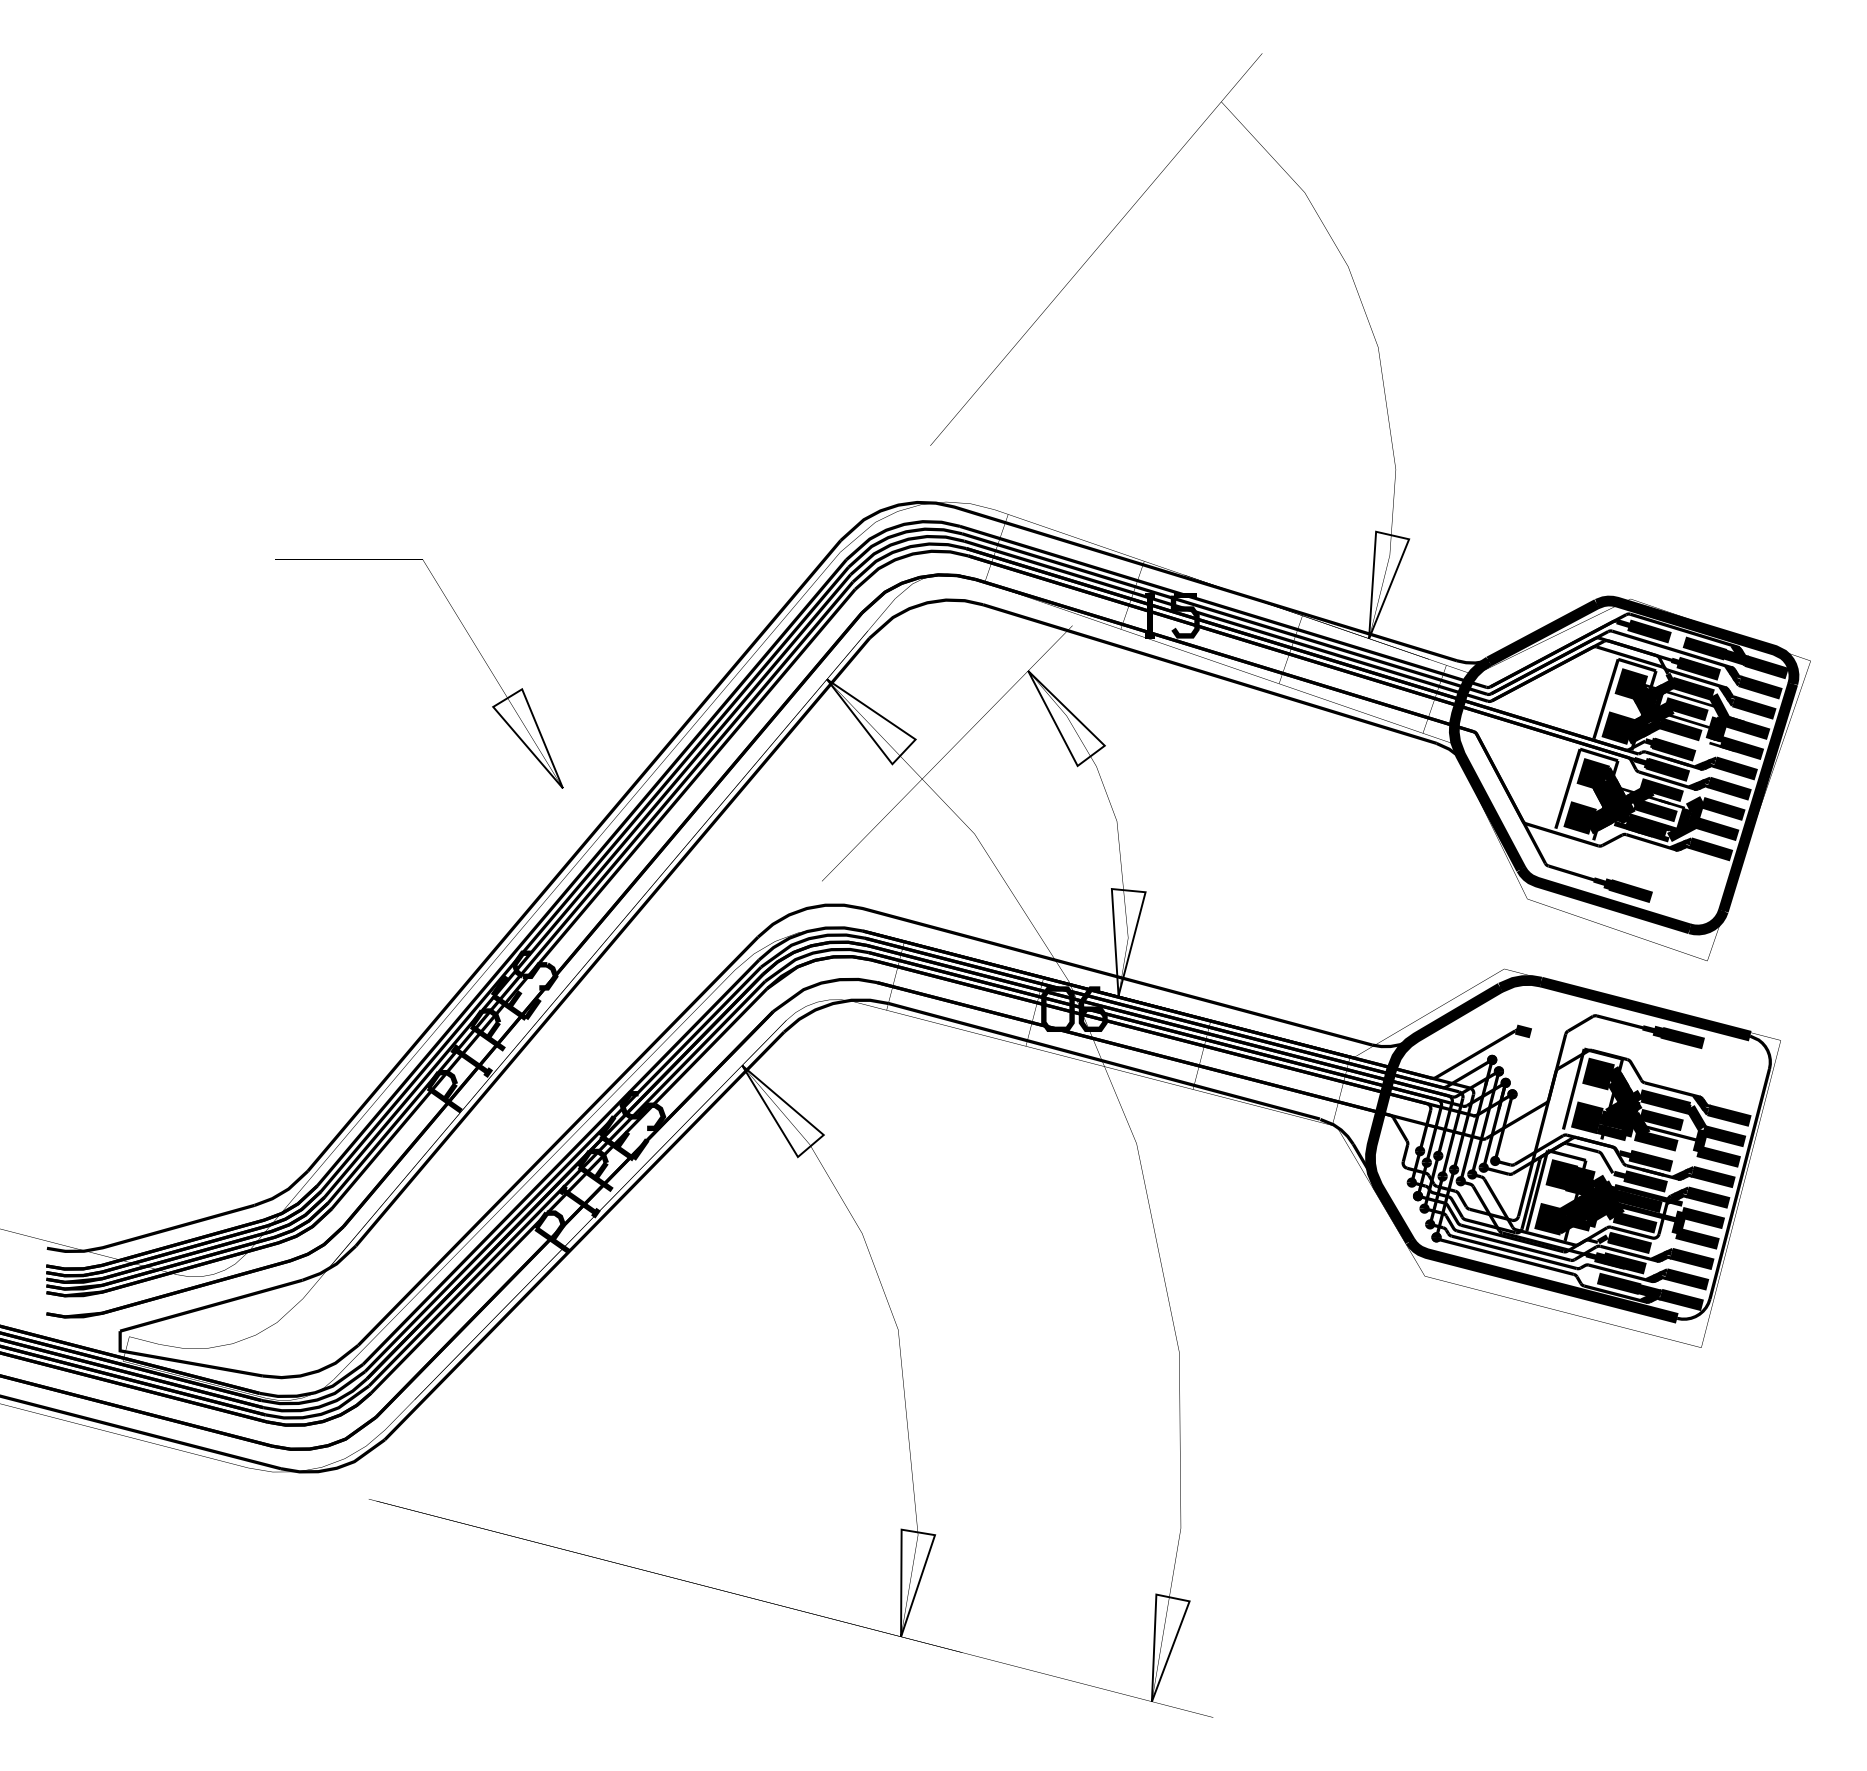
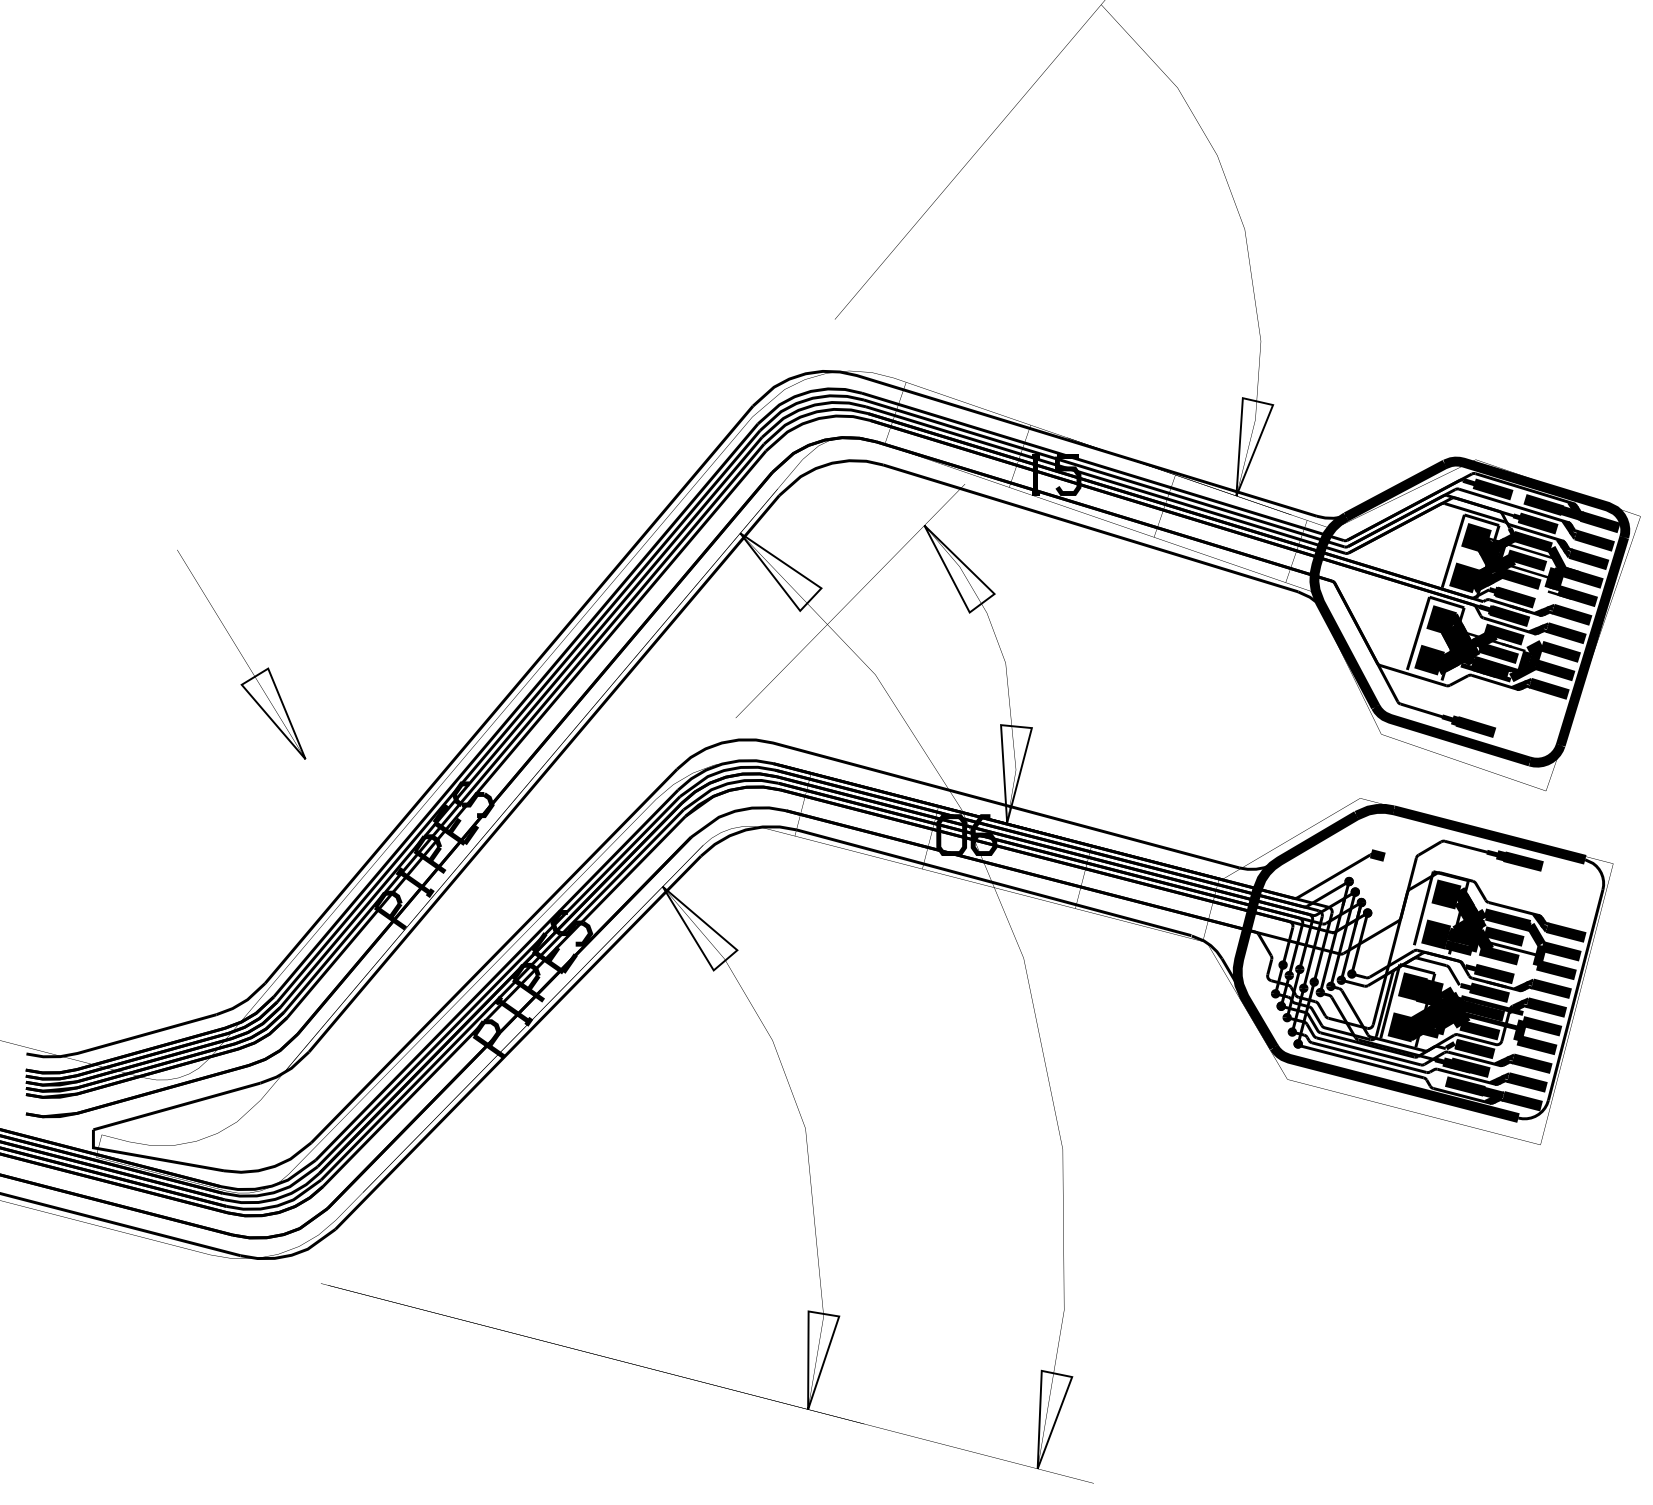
part: (473, 643) -> (223, 626), moved

